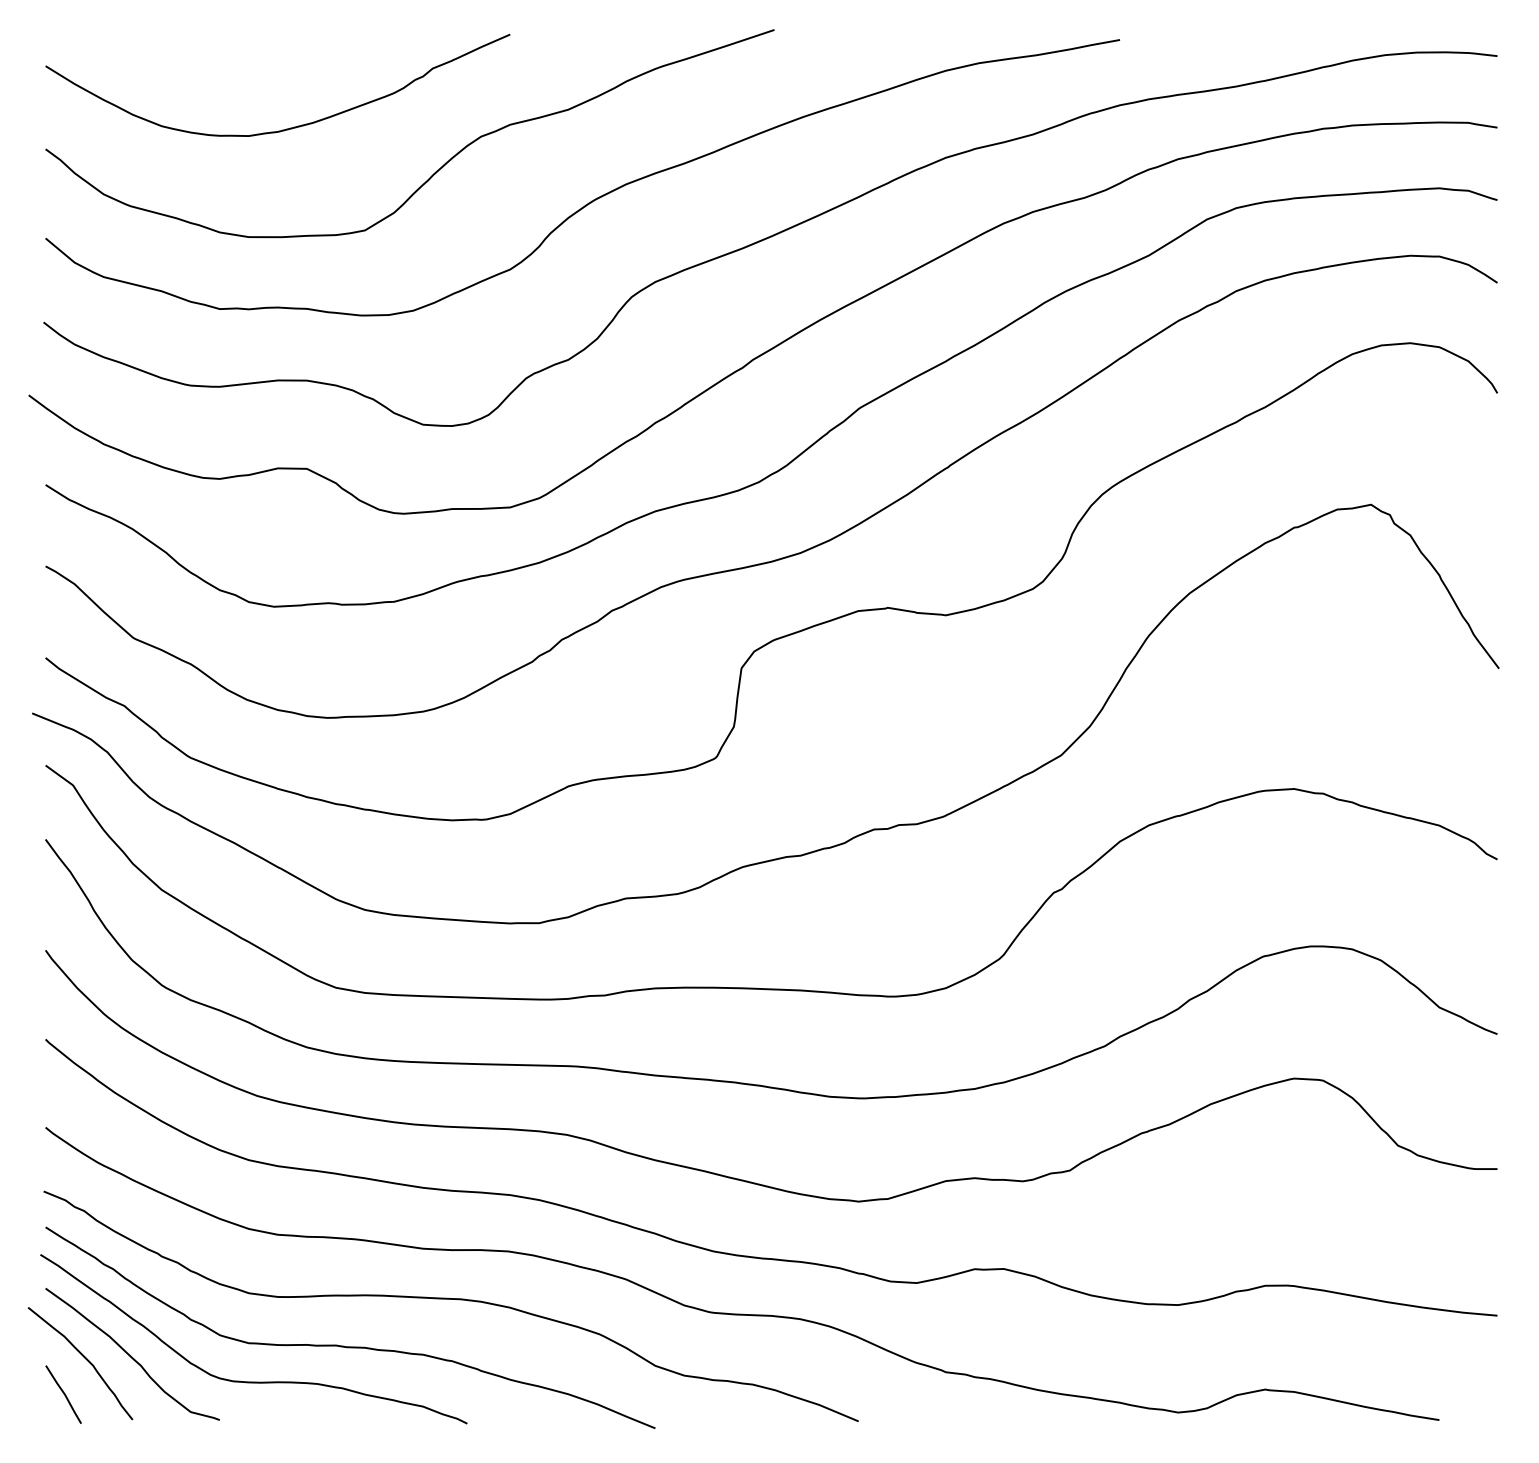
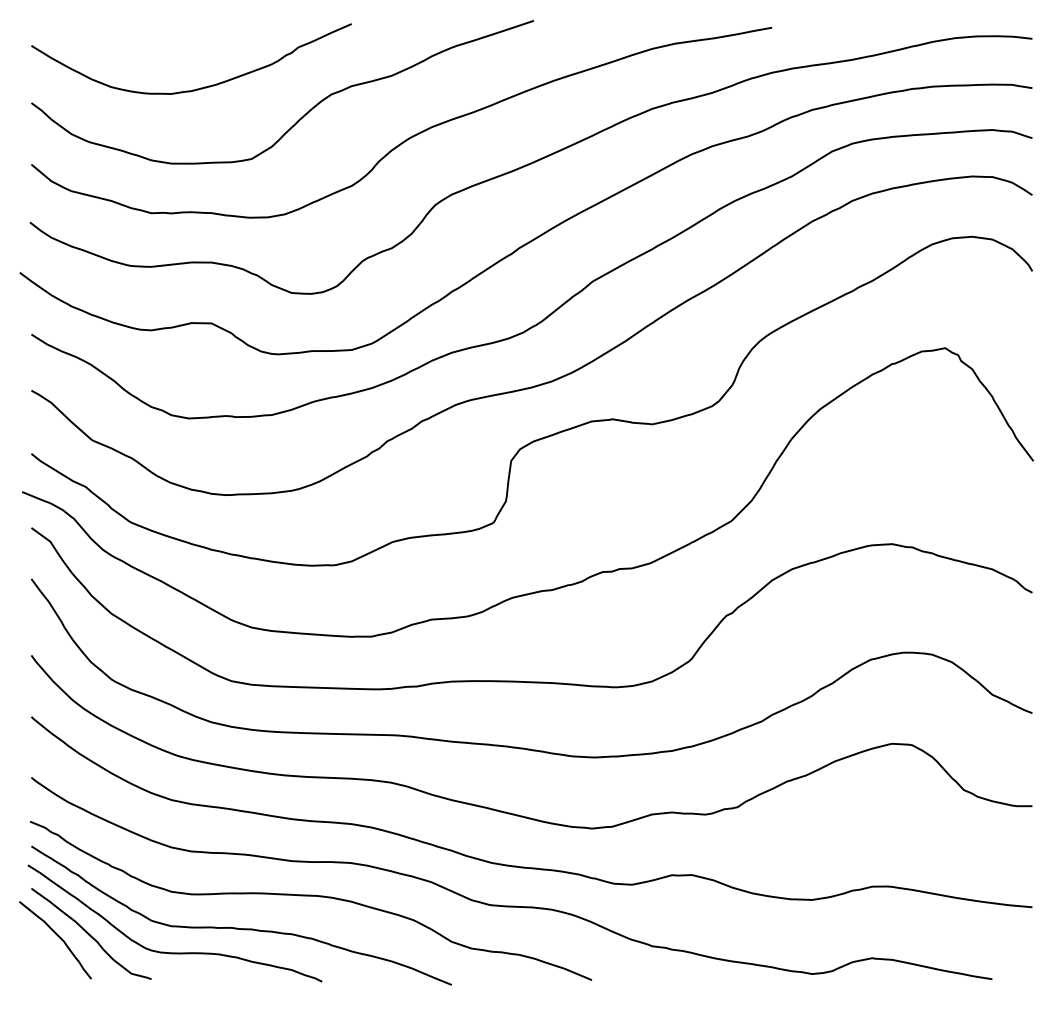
line: (63, 1394) -> (43, 961), removed

